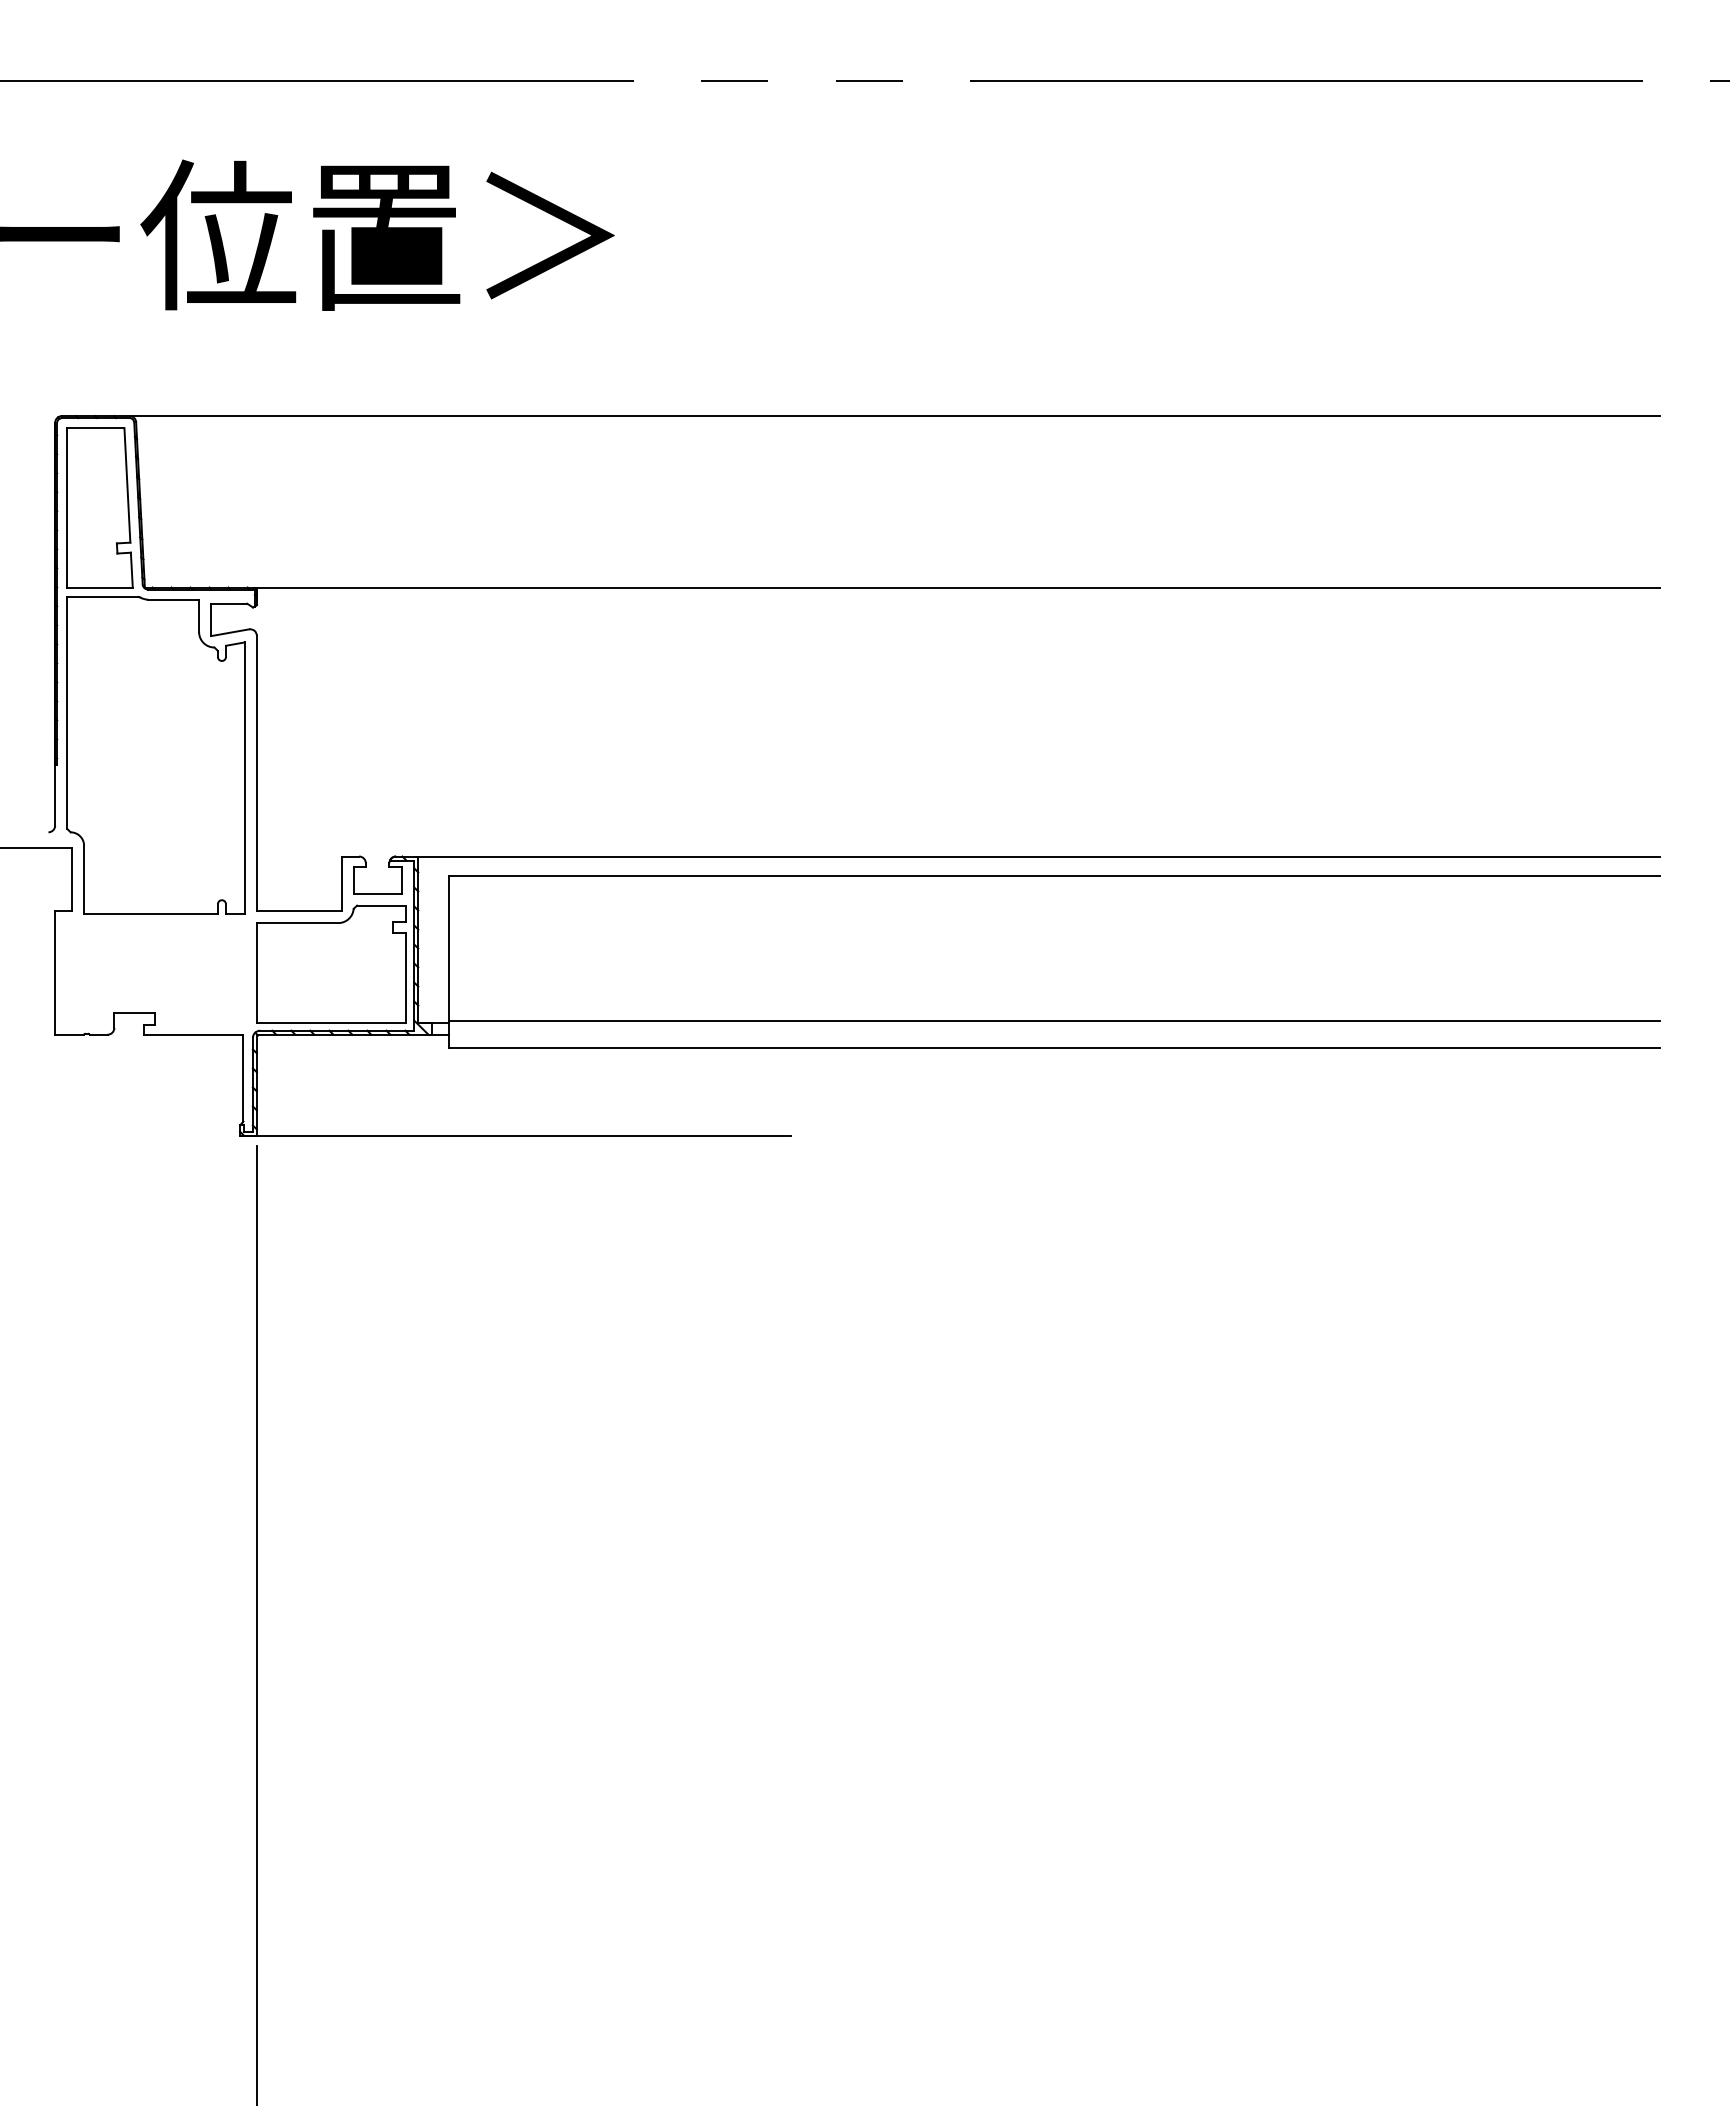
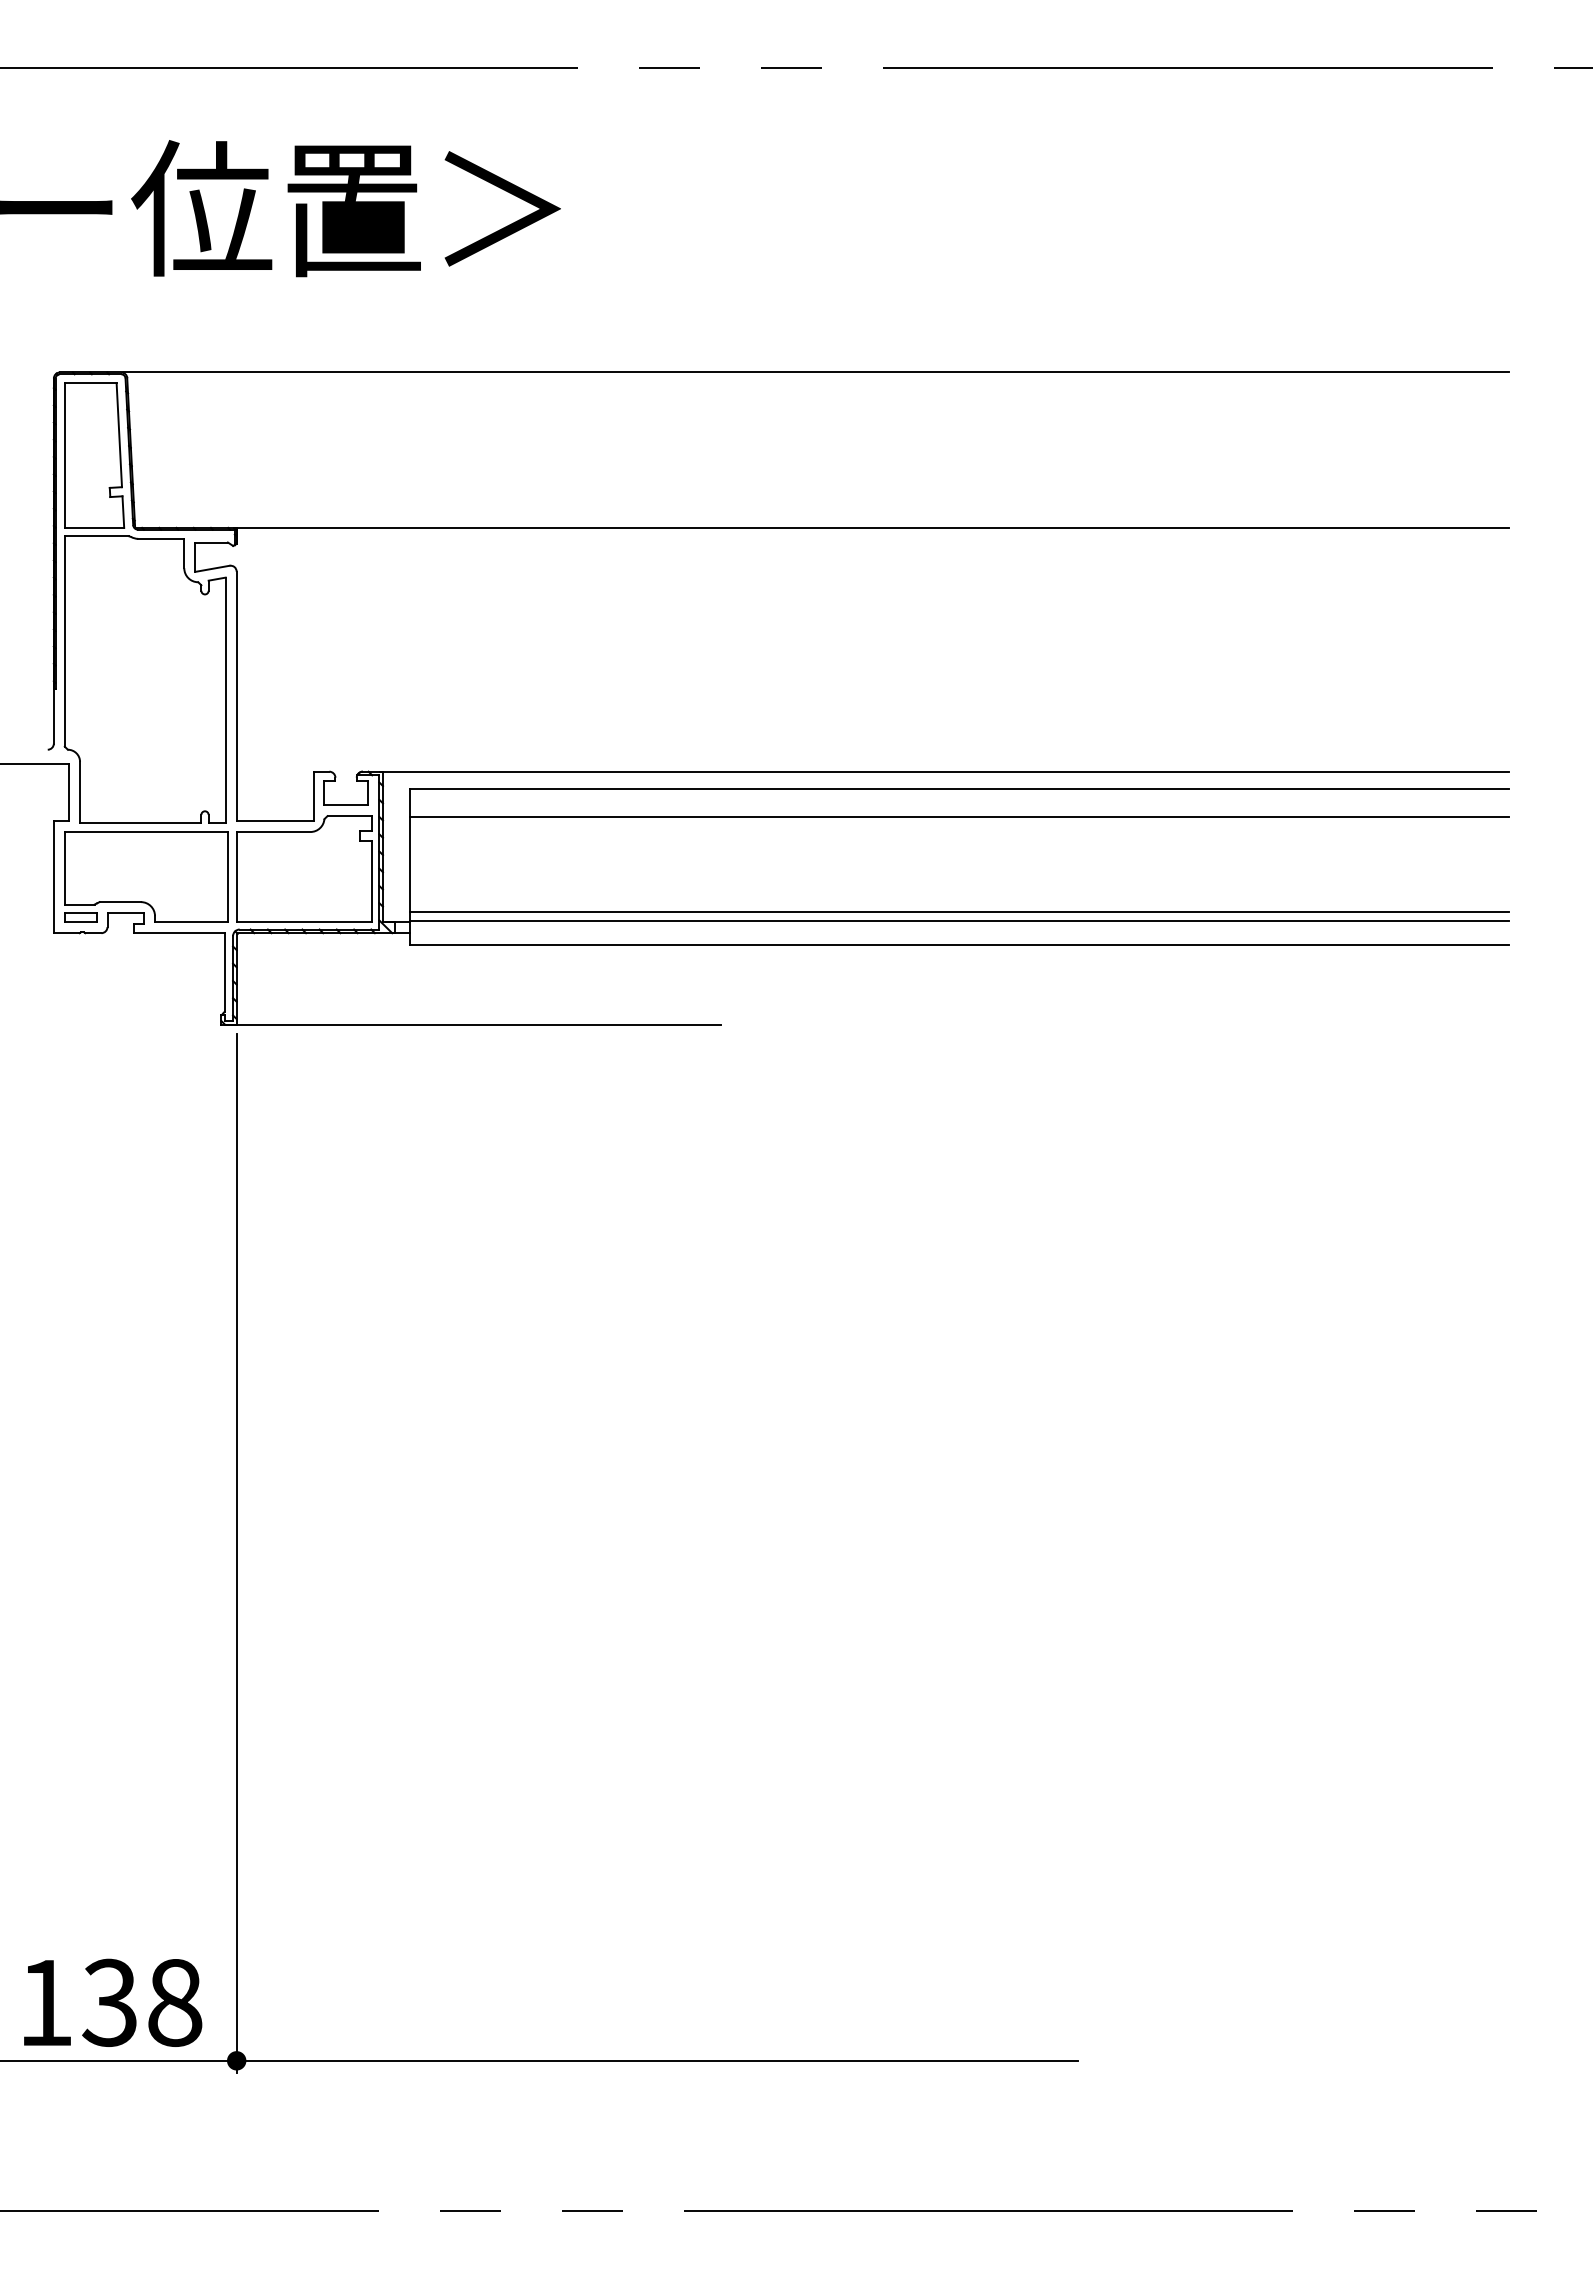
line: (1054, 907) -> (959, 817), added
part: (157, 972) -> (146, 876), added
line: (1054, 1010) -> (959, 911), added

